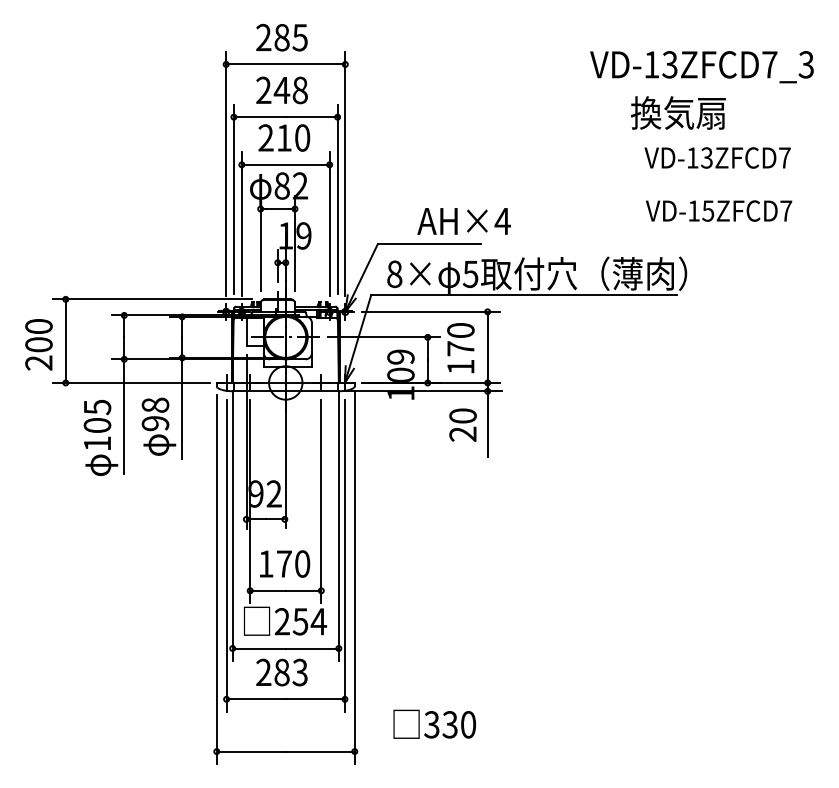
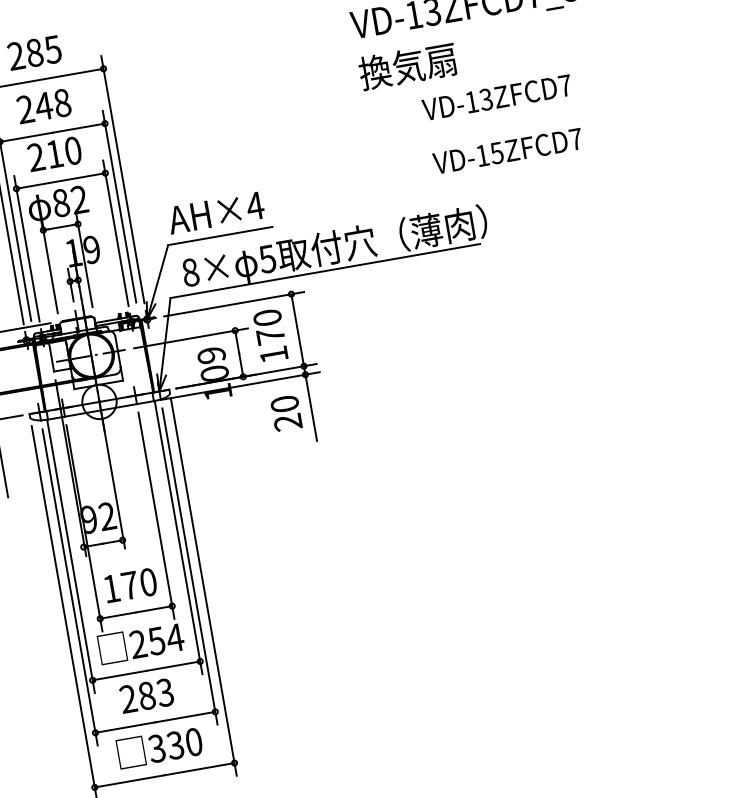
text: (678, 112) -> (407, 65), moved
text: (463, 221) -> (215, 213), moved
text: (434, 723) -> (159, 746), moved

